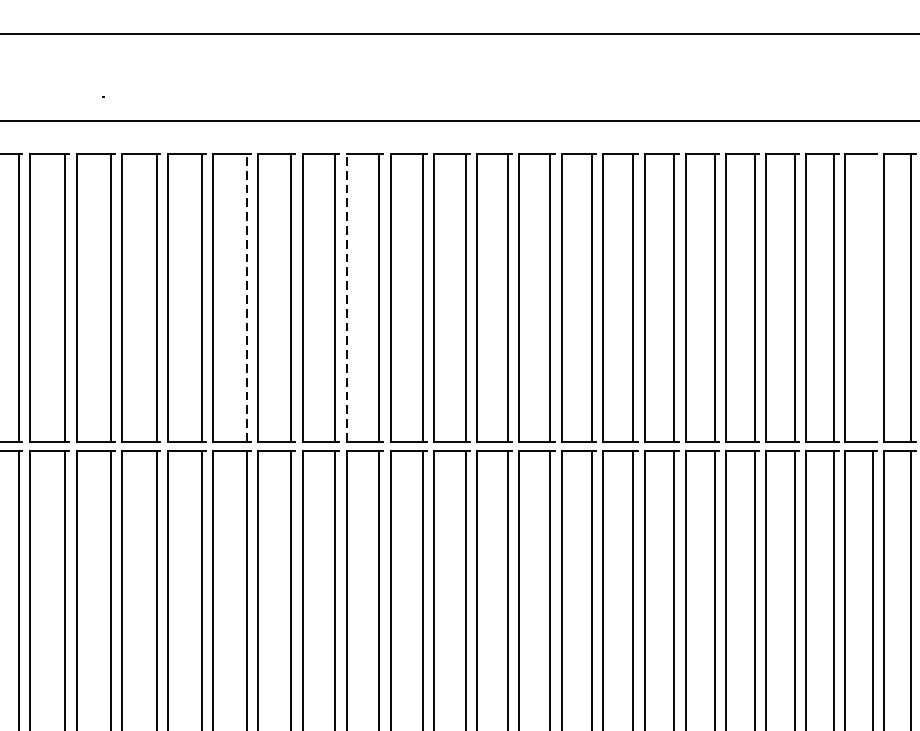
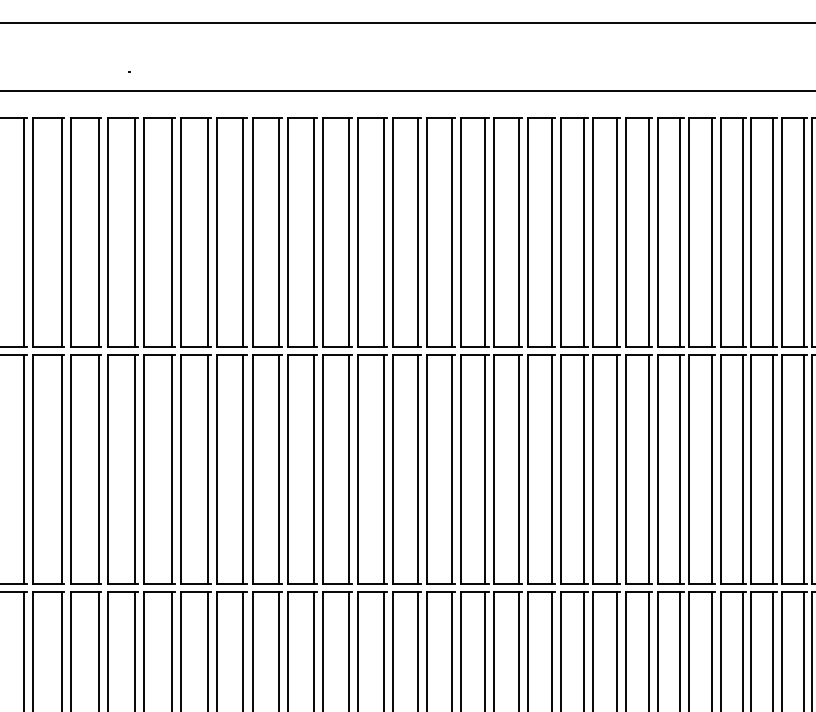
line: (246, 297) -> (243, 232), dashed -> solid
line: (347, 297) -> (323, 232), dashed -> solid
line: (872, 297) -> (742, 232), added

